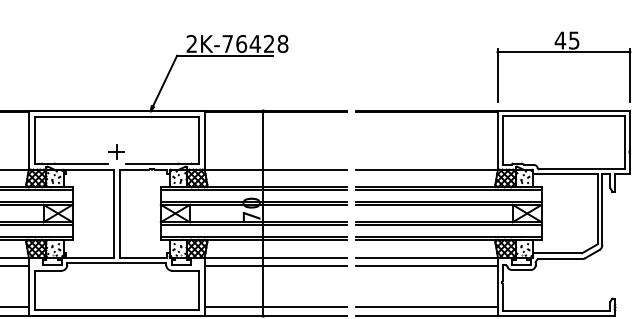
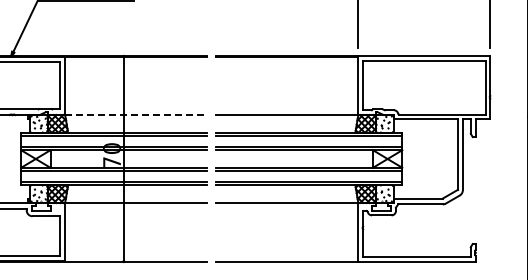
line: (276, 169) -> (136, 114), solid -> dashed
line: (275, 266) -> (135, 211), removed
line: (426, 266) -> (286, 211), removed
line: (275, 307) -> (135, 252), removed
line: (426, 307) -> (286, 252), removed

